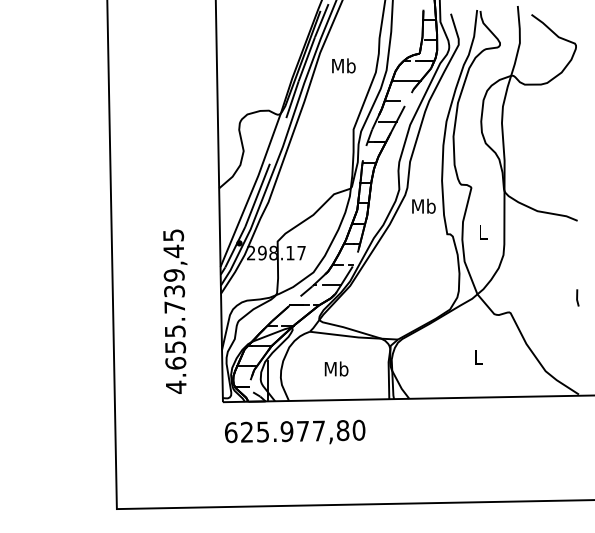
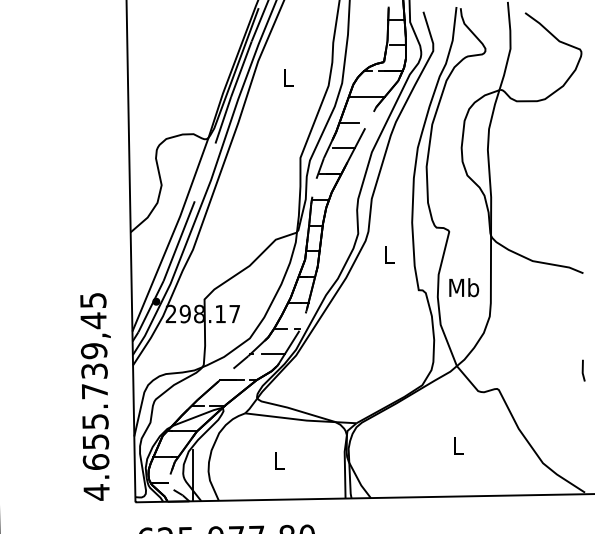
text: (343, 65) -> (287, 77), Mb -> L
text: (423, 205) -> (388, 253), Mb -> L
text: (482, 231) -> (463, 286), L -> Mb
text: (175, 311) -> (95, 396), moved
text: (336, 368) -> (278, 459), Mb -> L

